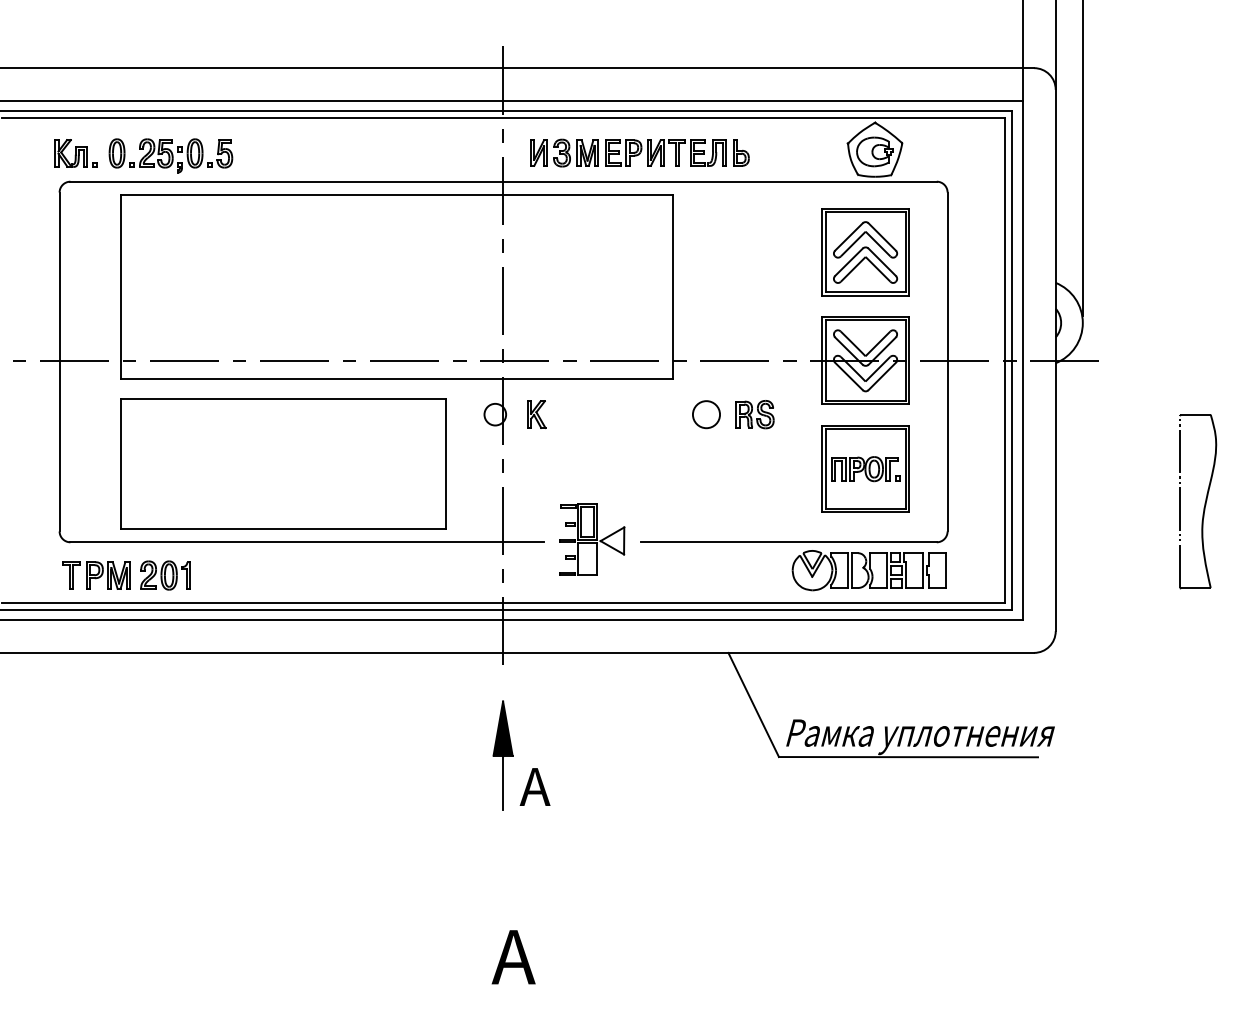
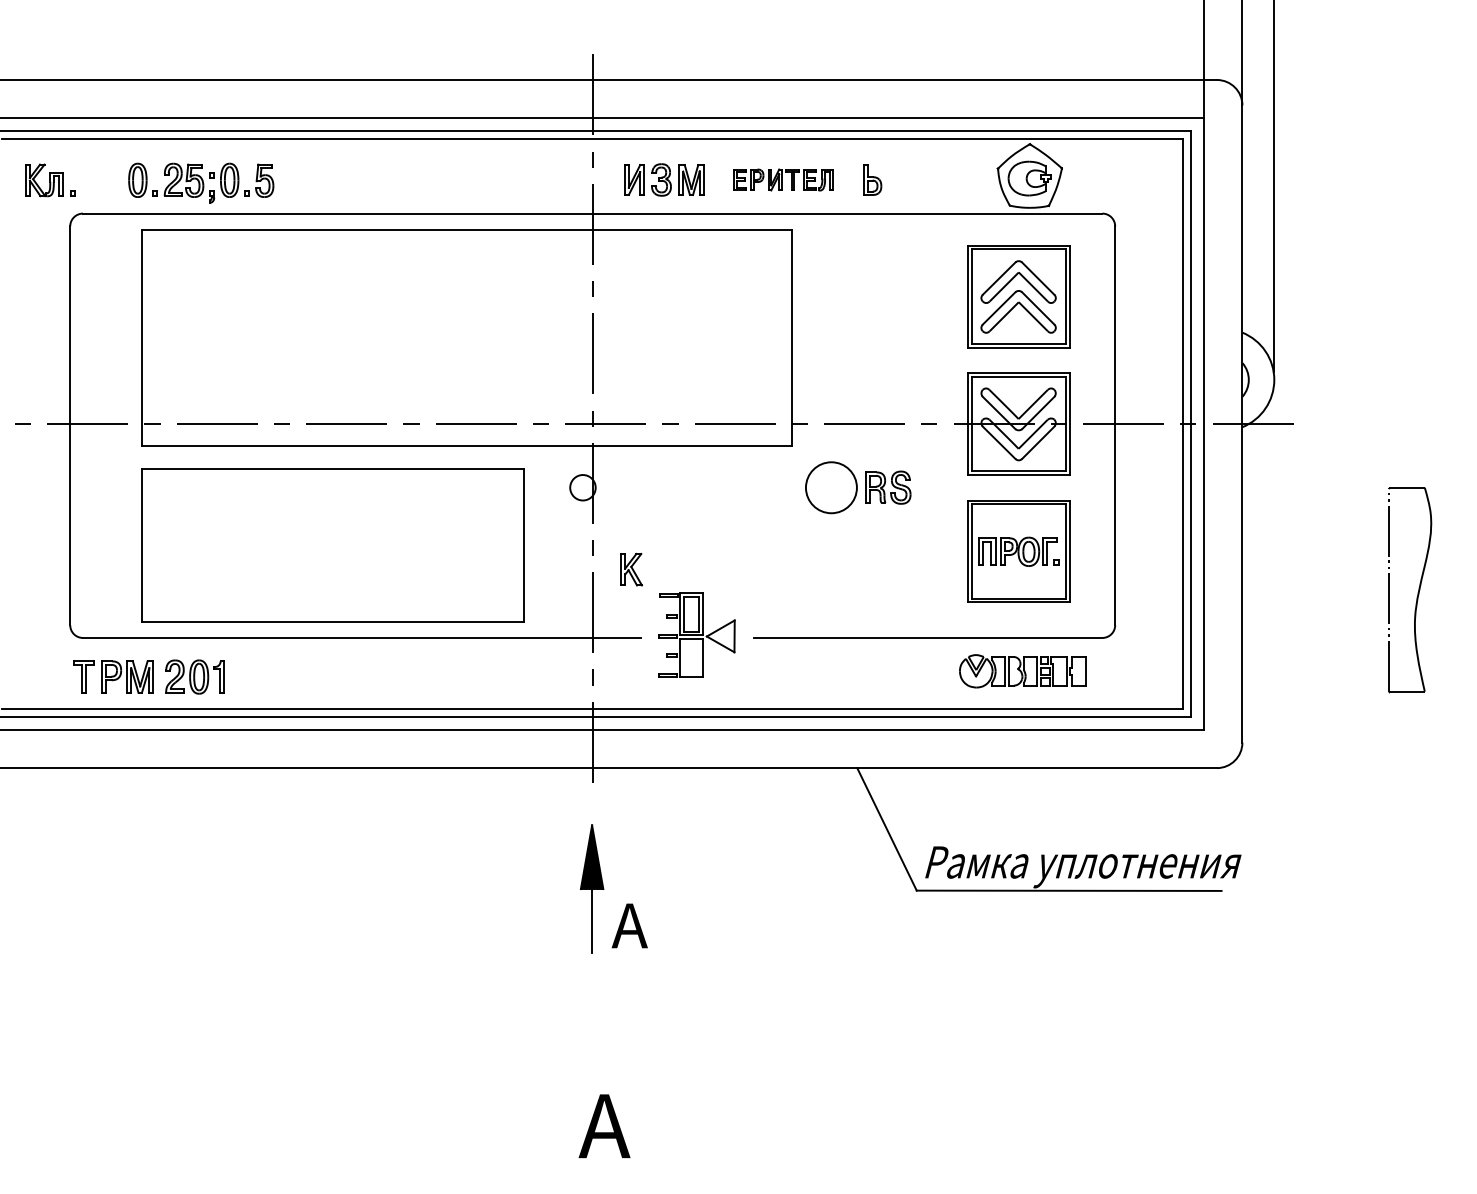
part: (665, 152) -> (783, 179), size x0.7
part: (75, 153) -> (50, 180), moved
part: (536, 414) -> (631, 569), moved
circle: (706, 414) -> (831, 487), size x1.6
part: (868, 570) -> (1022, 671), size x0.7

